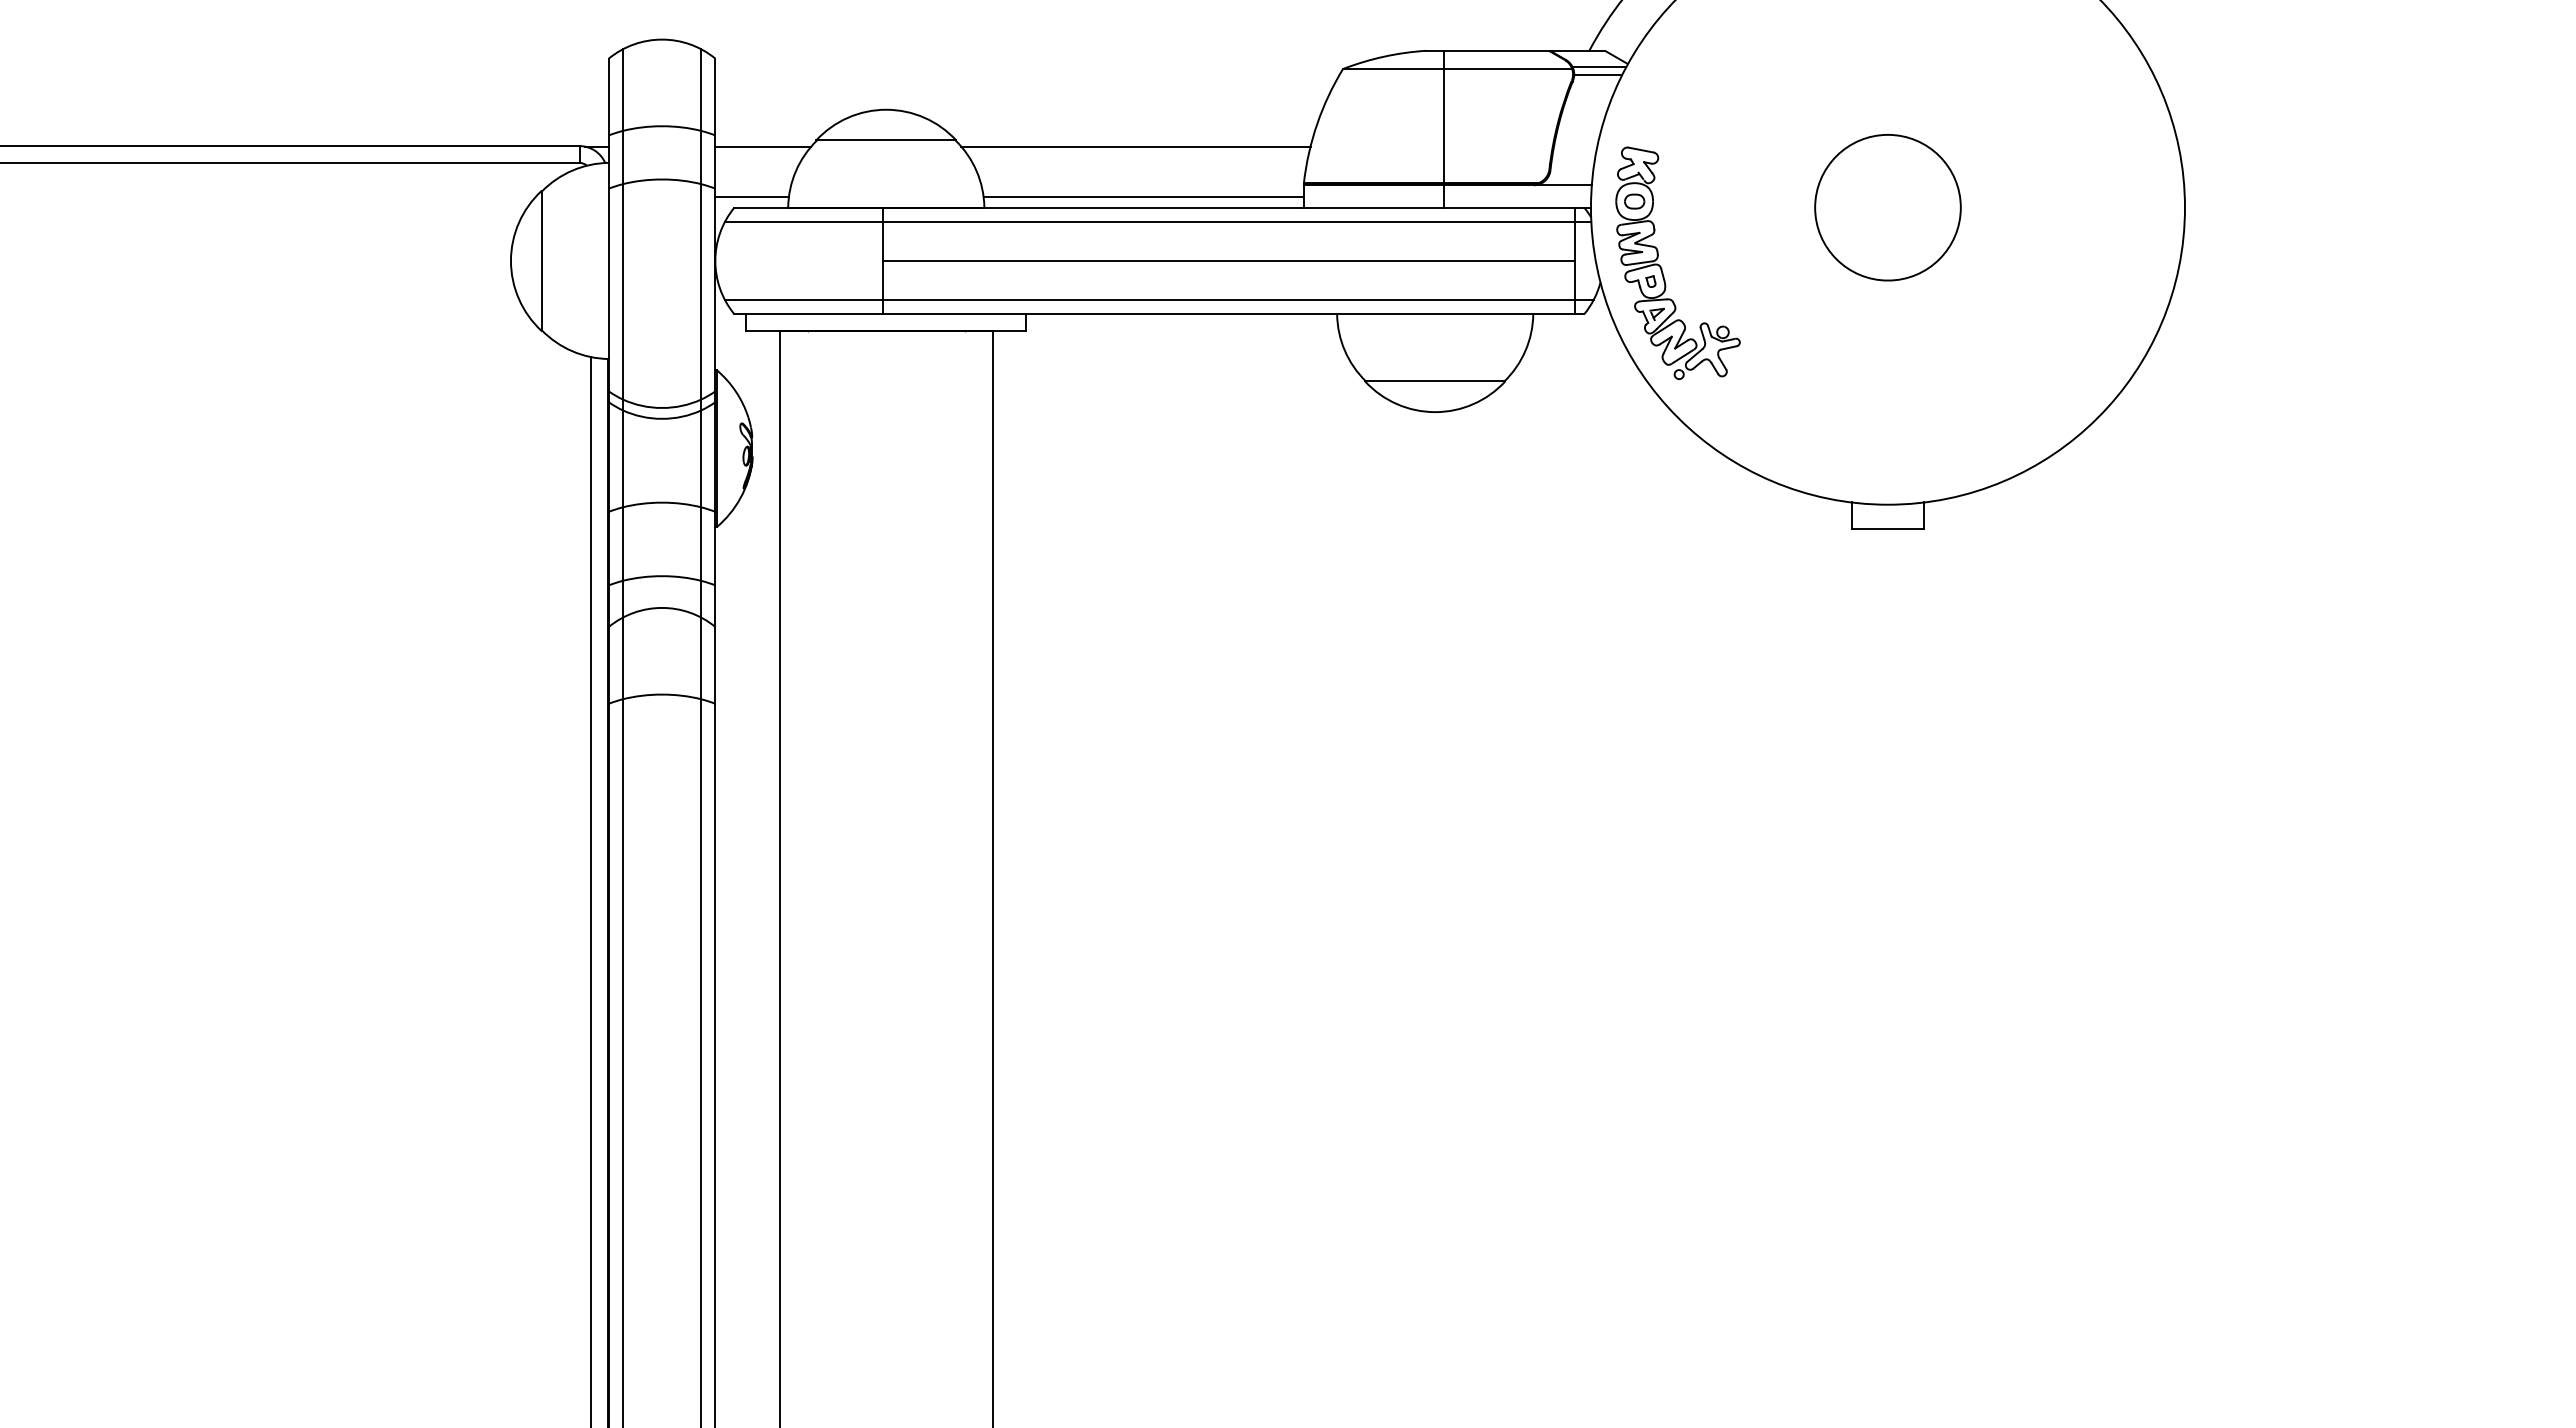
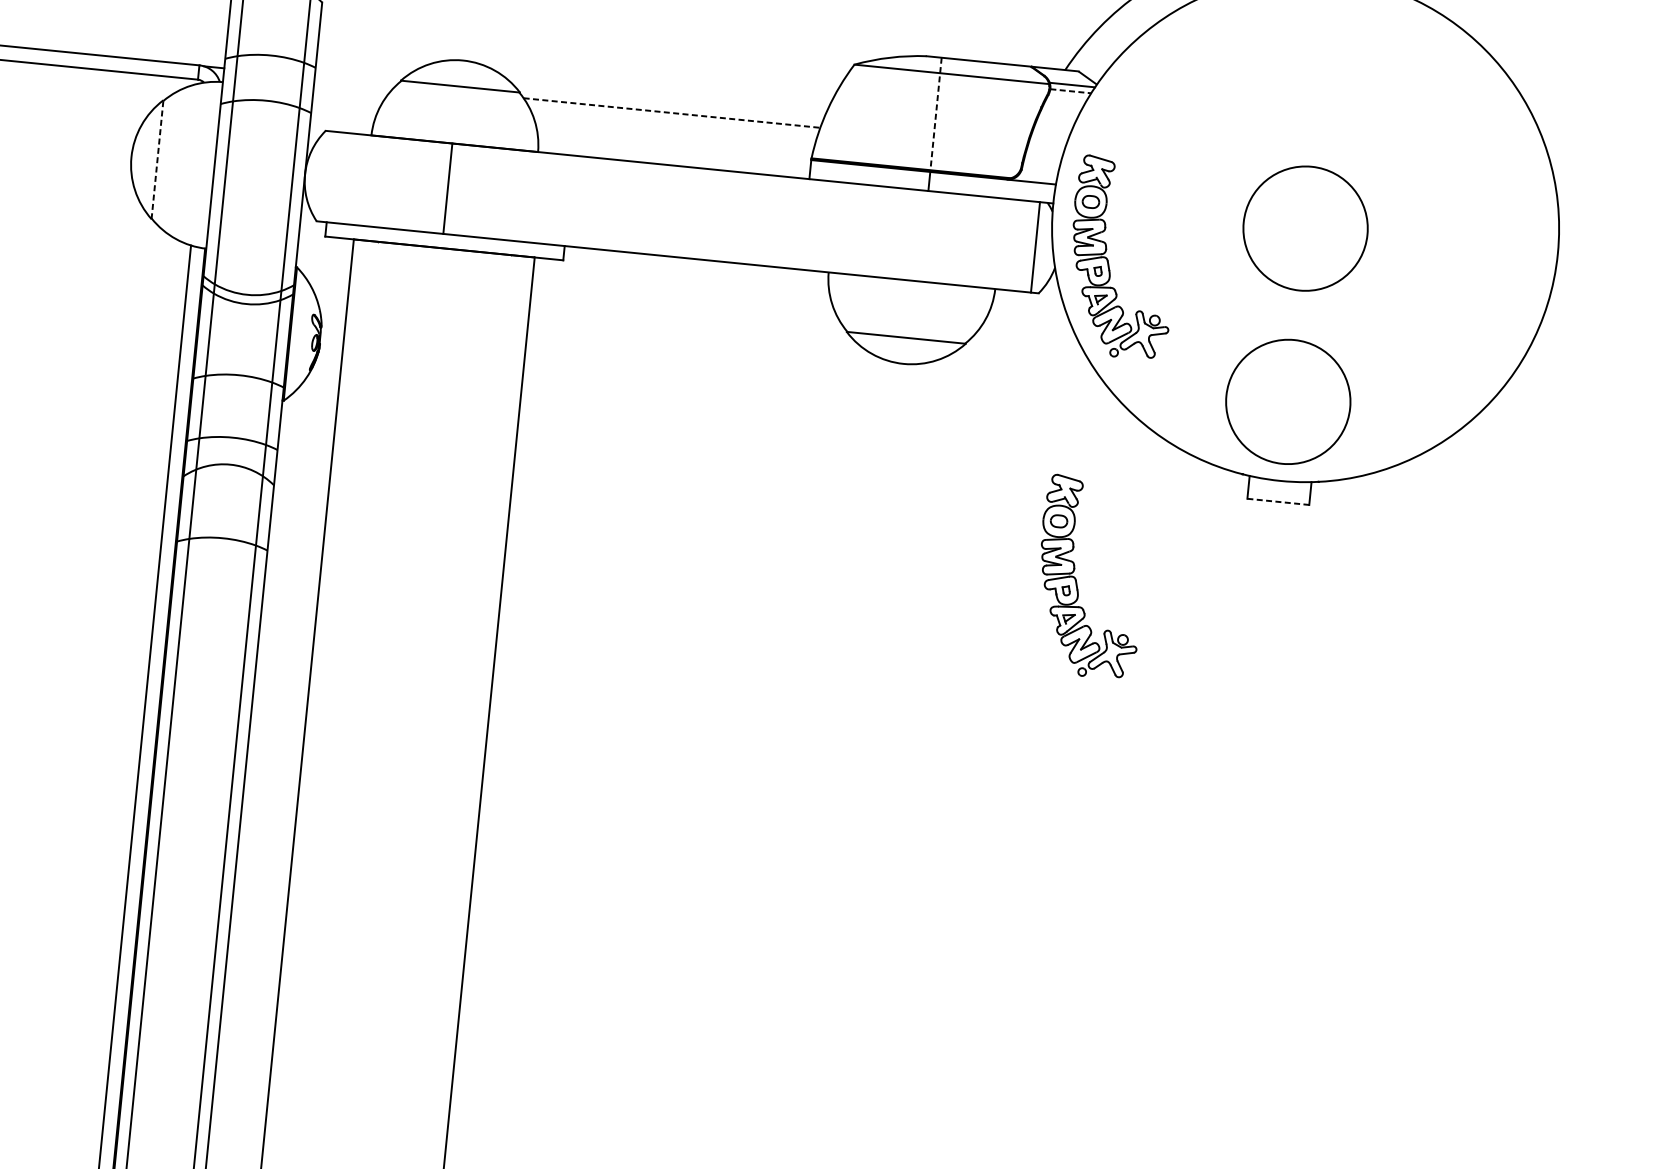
line: (1598, 74) -> (1071, 90), solid -> dashed
line: (1443, 117) -> (935, 114), solid -> dashed
line: (763, 146) -> (355, 81), removed
line: (1135, 146) -> (671, 112), solid -> dashed
line: (752, 196) -> (342, 122), removed
line: (1143, 196) -> (674, 156), removed
line: (1158, 221) -> (684, 178), removed
line: (541, 260) -> (157, 159), solid -> dashed
line: (1229, 260) -> (741, 217), removed
line: (1159, 300) -> (678, 245), removed
circle: (1887, 411) -> (1287, 401), added
line: (1888, 529) -> (1278, 502), solid -> dashed
part: (1662, 644) -> (1077, 580), added

